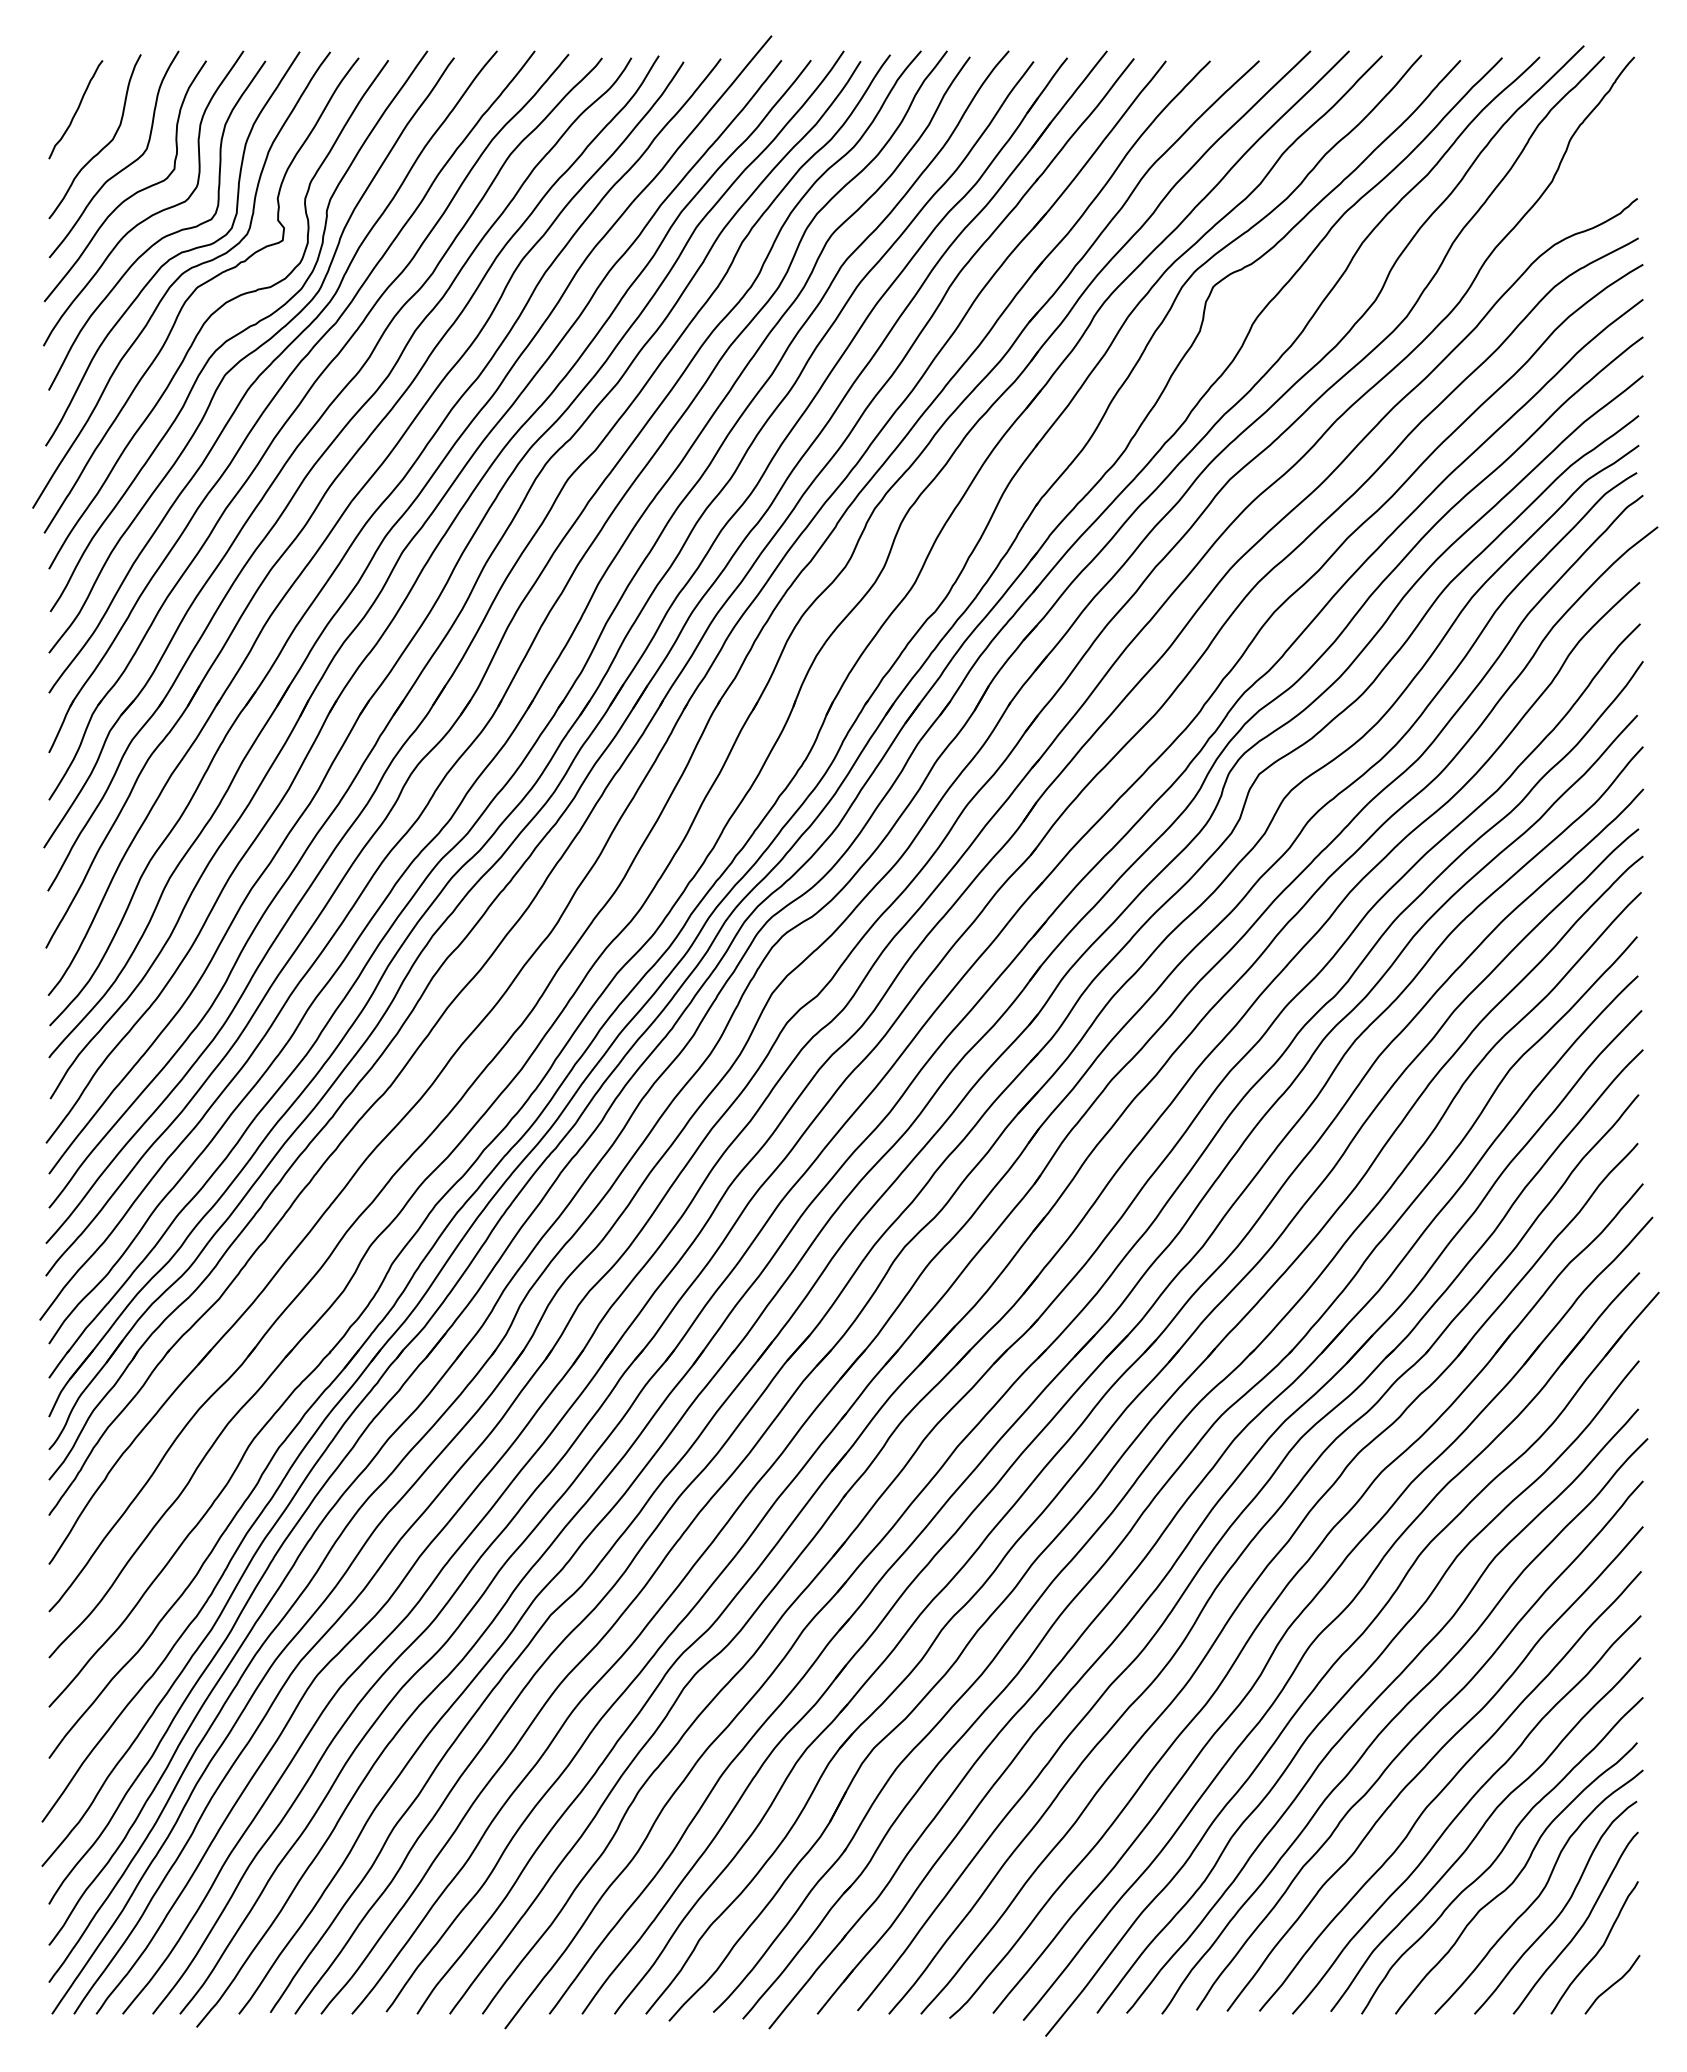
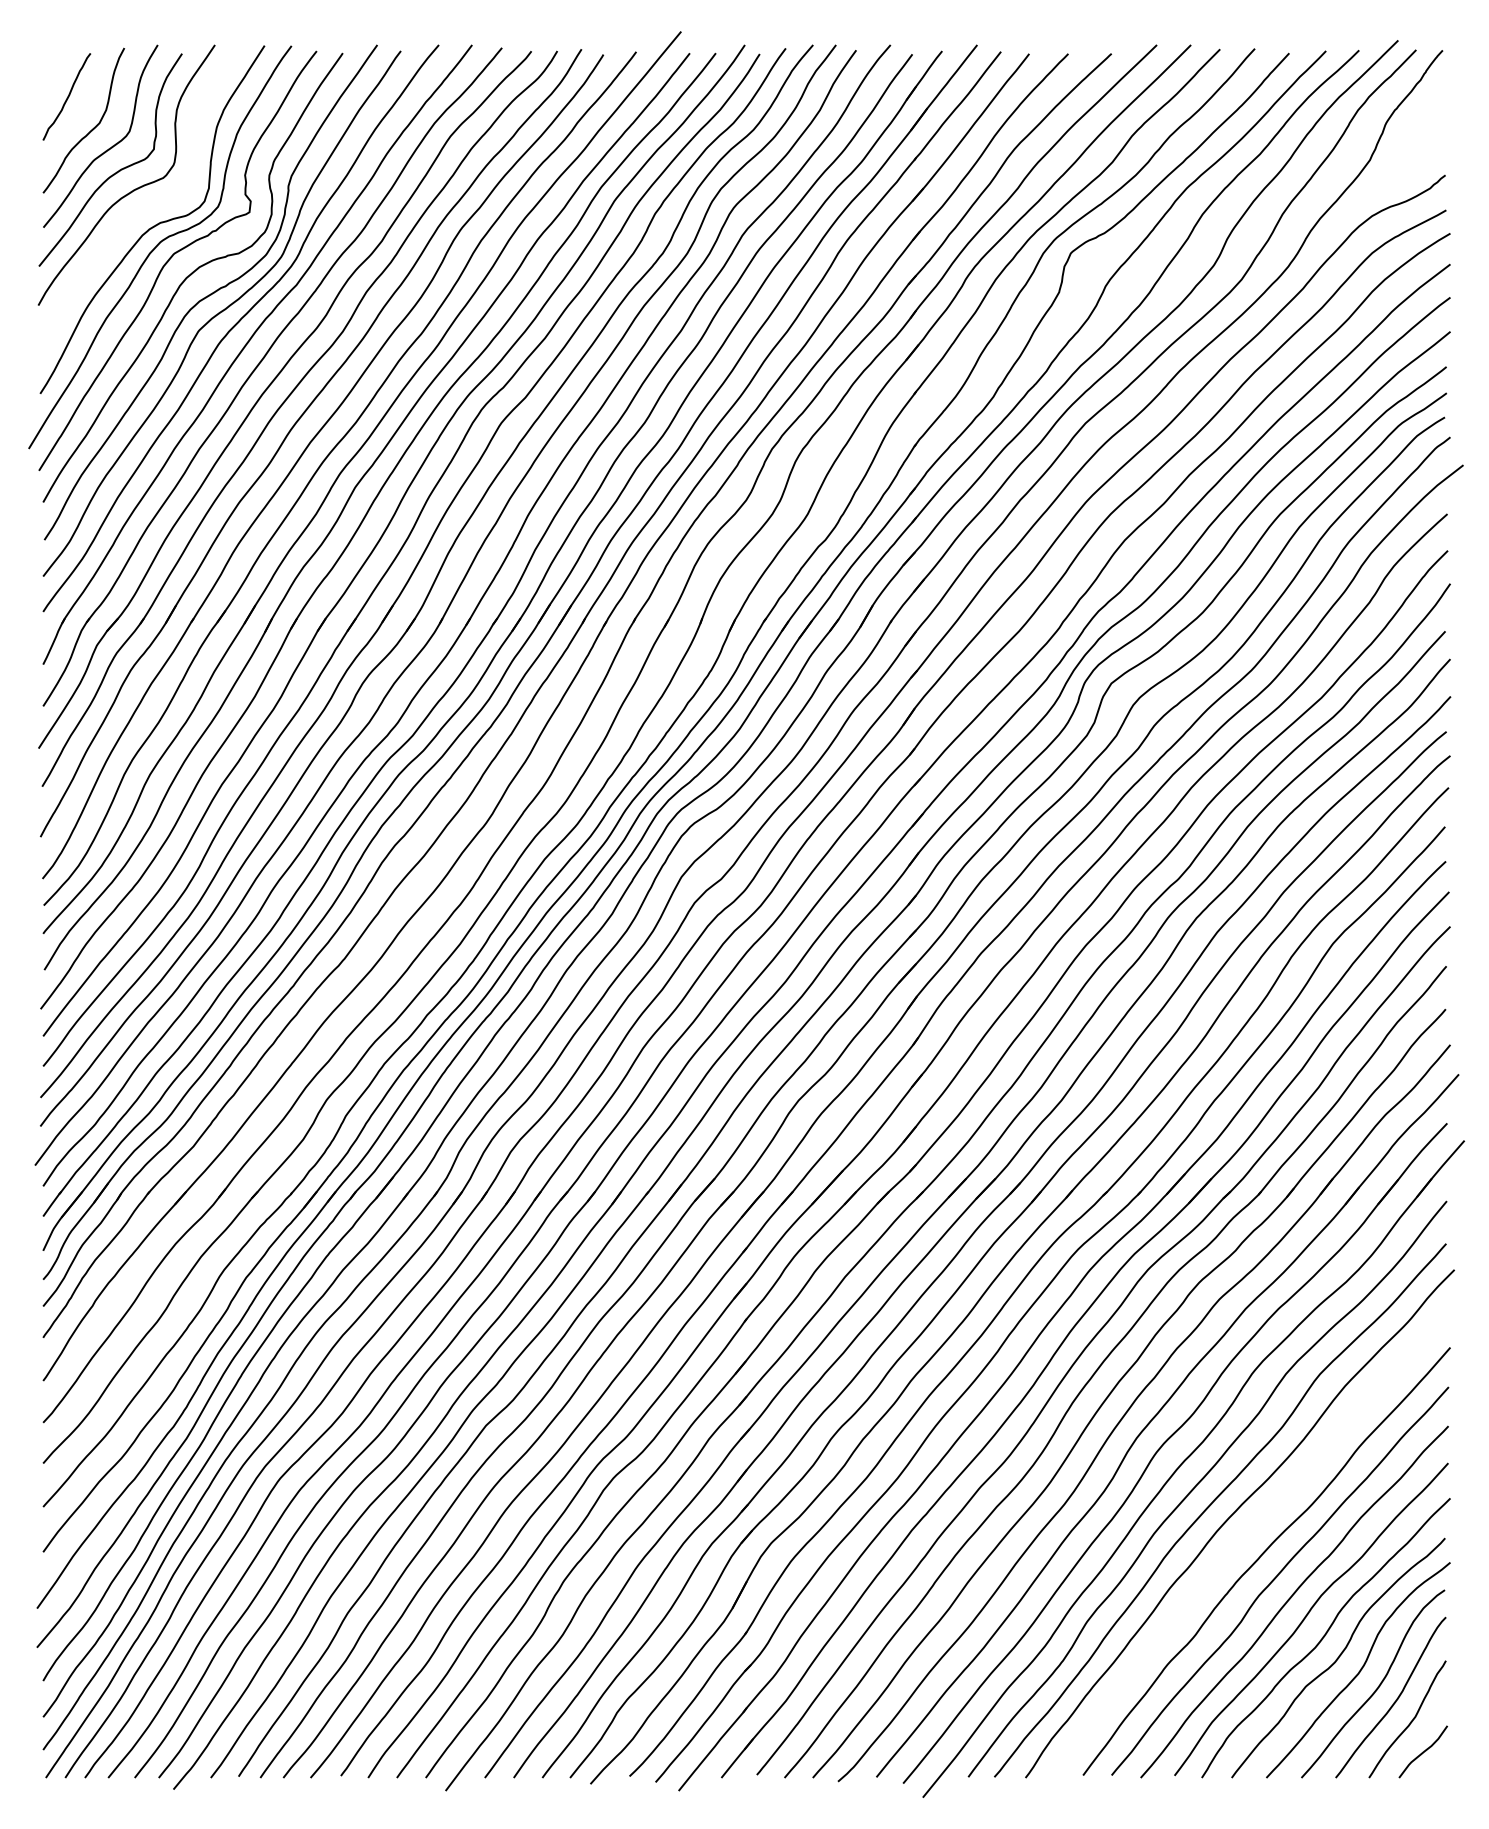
curve: (163, 236) -> (144, 208), removed
curve: (1413, 1739) -> (1247, 1535), removed

